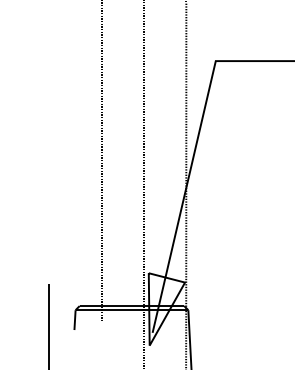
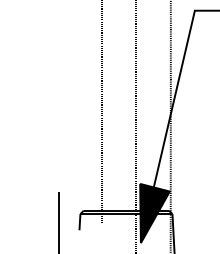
fill: (166, 309) -> (154, 213), added

